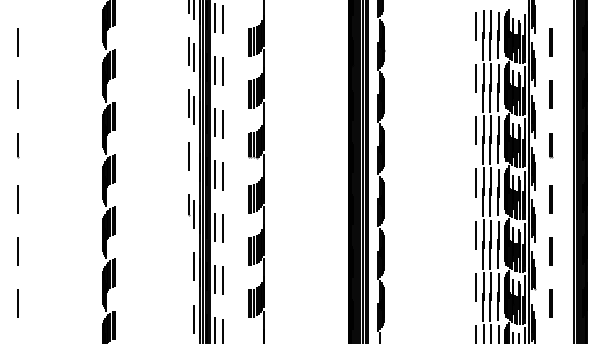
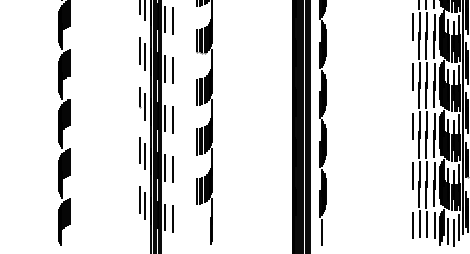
line: (194, 161) -> (145, 56), added
line: (188, 260) -> (140, 150), added
line: (188, 312) -> (140, 199), added

